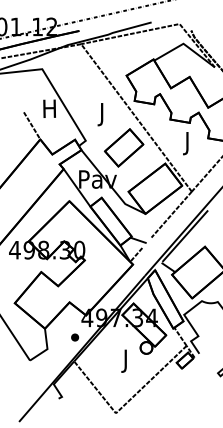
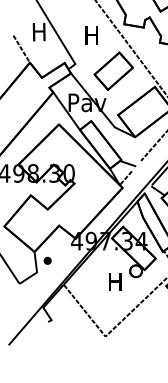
text: (101, 114) -> (91, 37), J -> H
part: (75, 337) -> (48, 260), moved
text: (125, 360) -> (115, 283), J -> H

